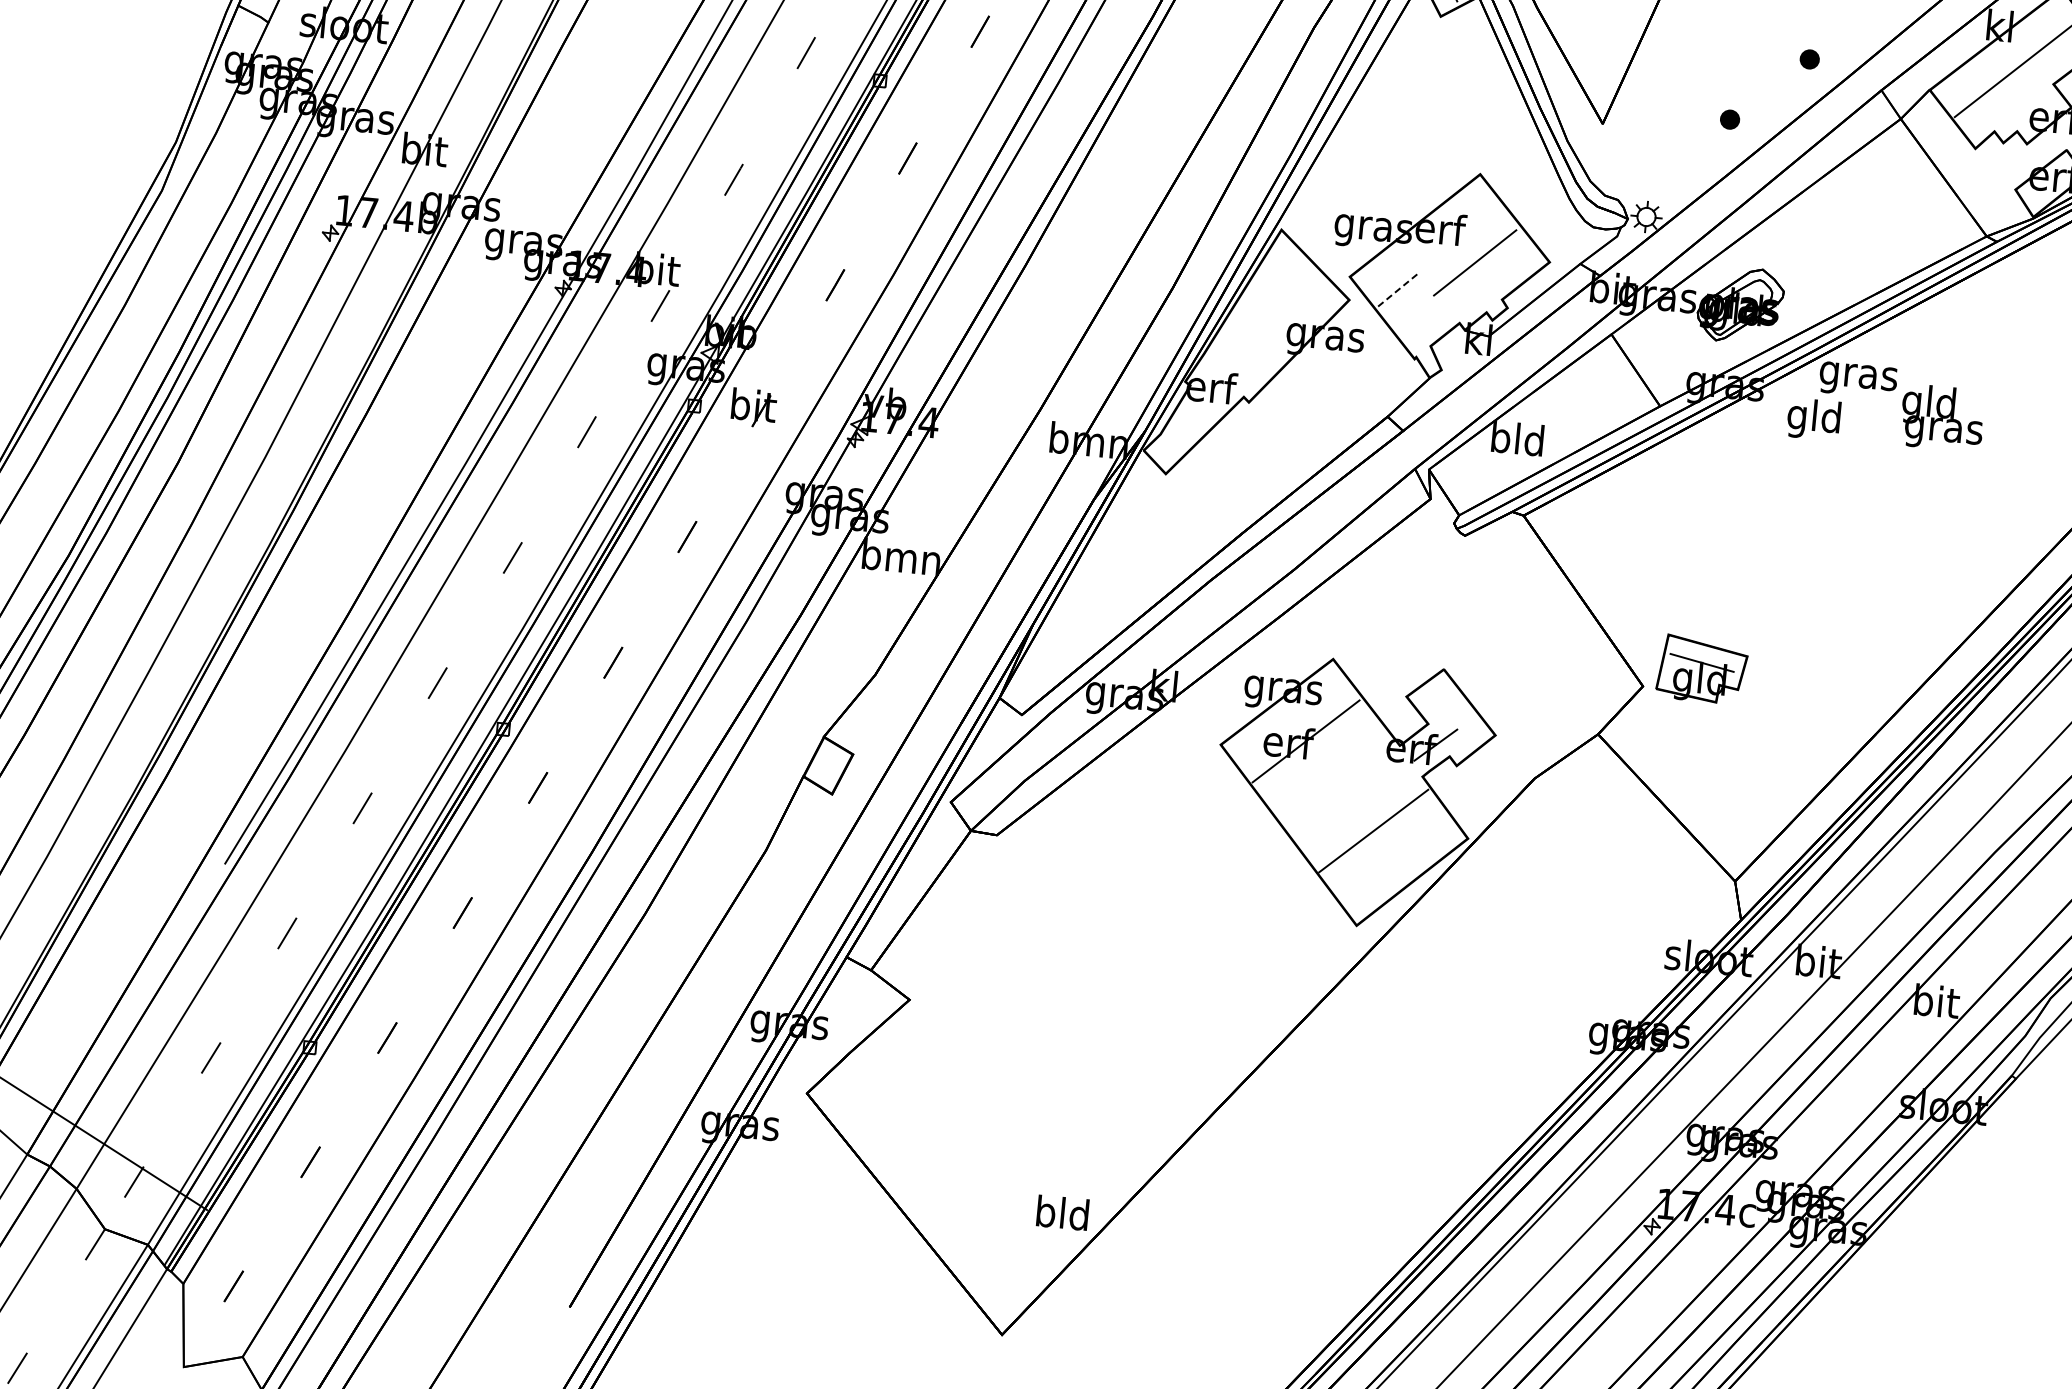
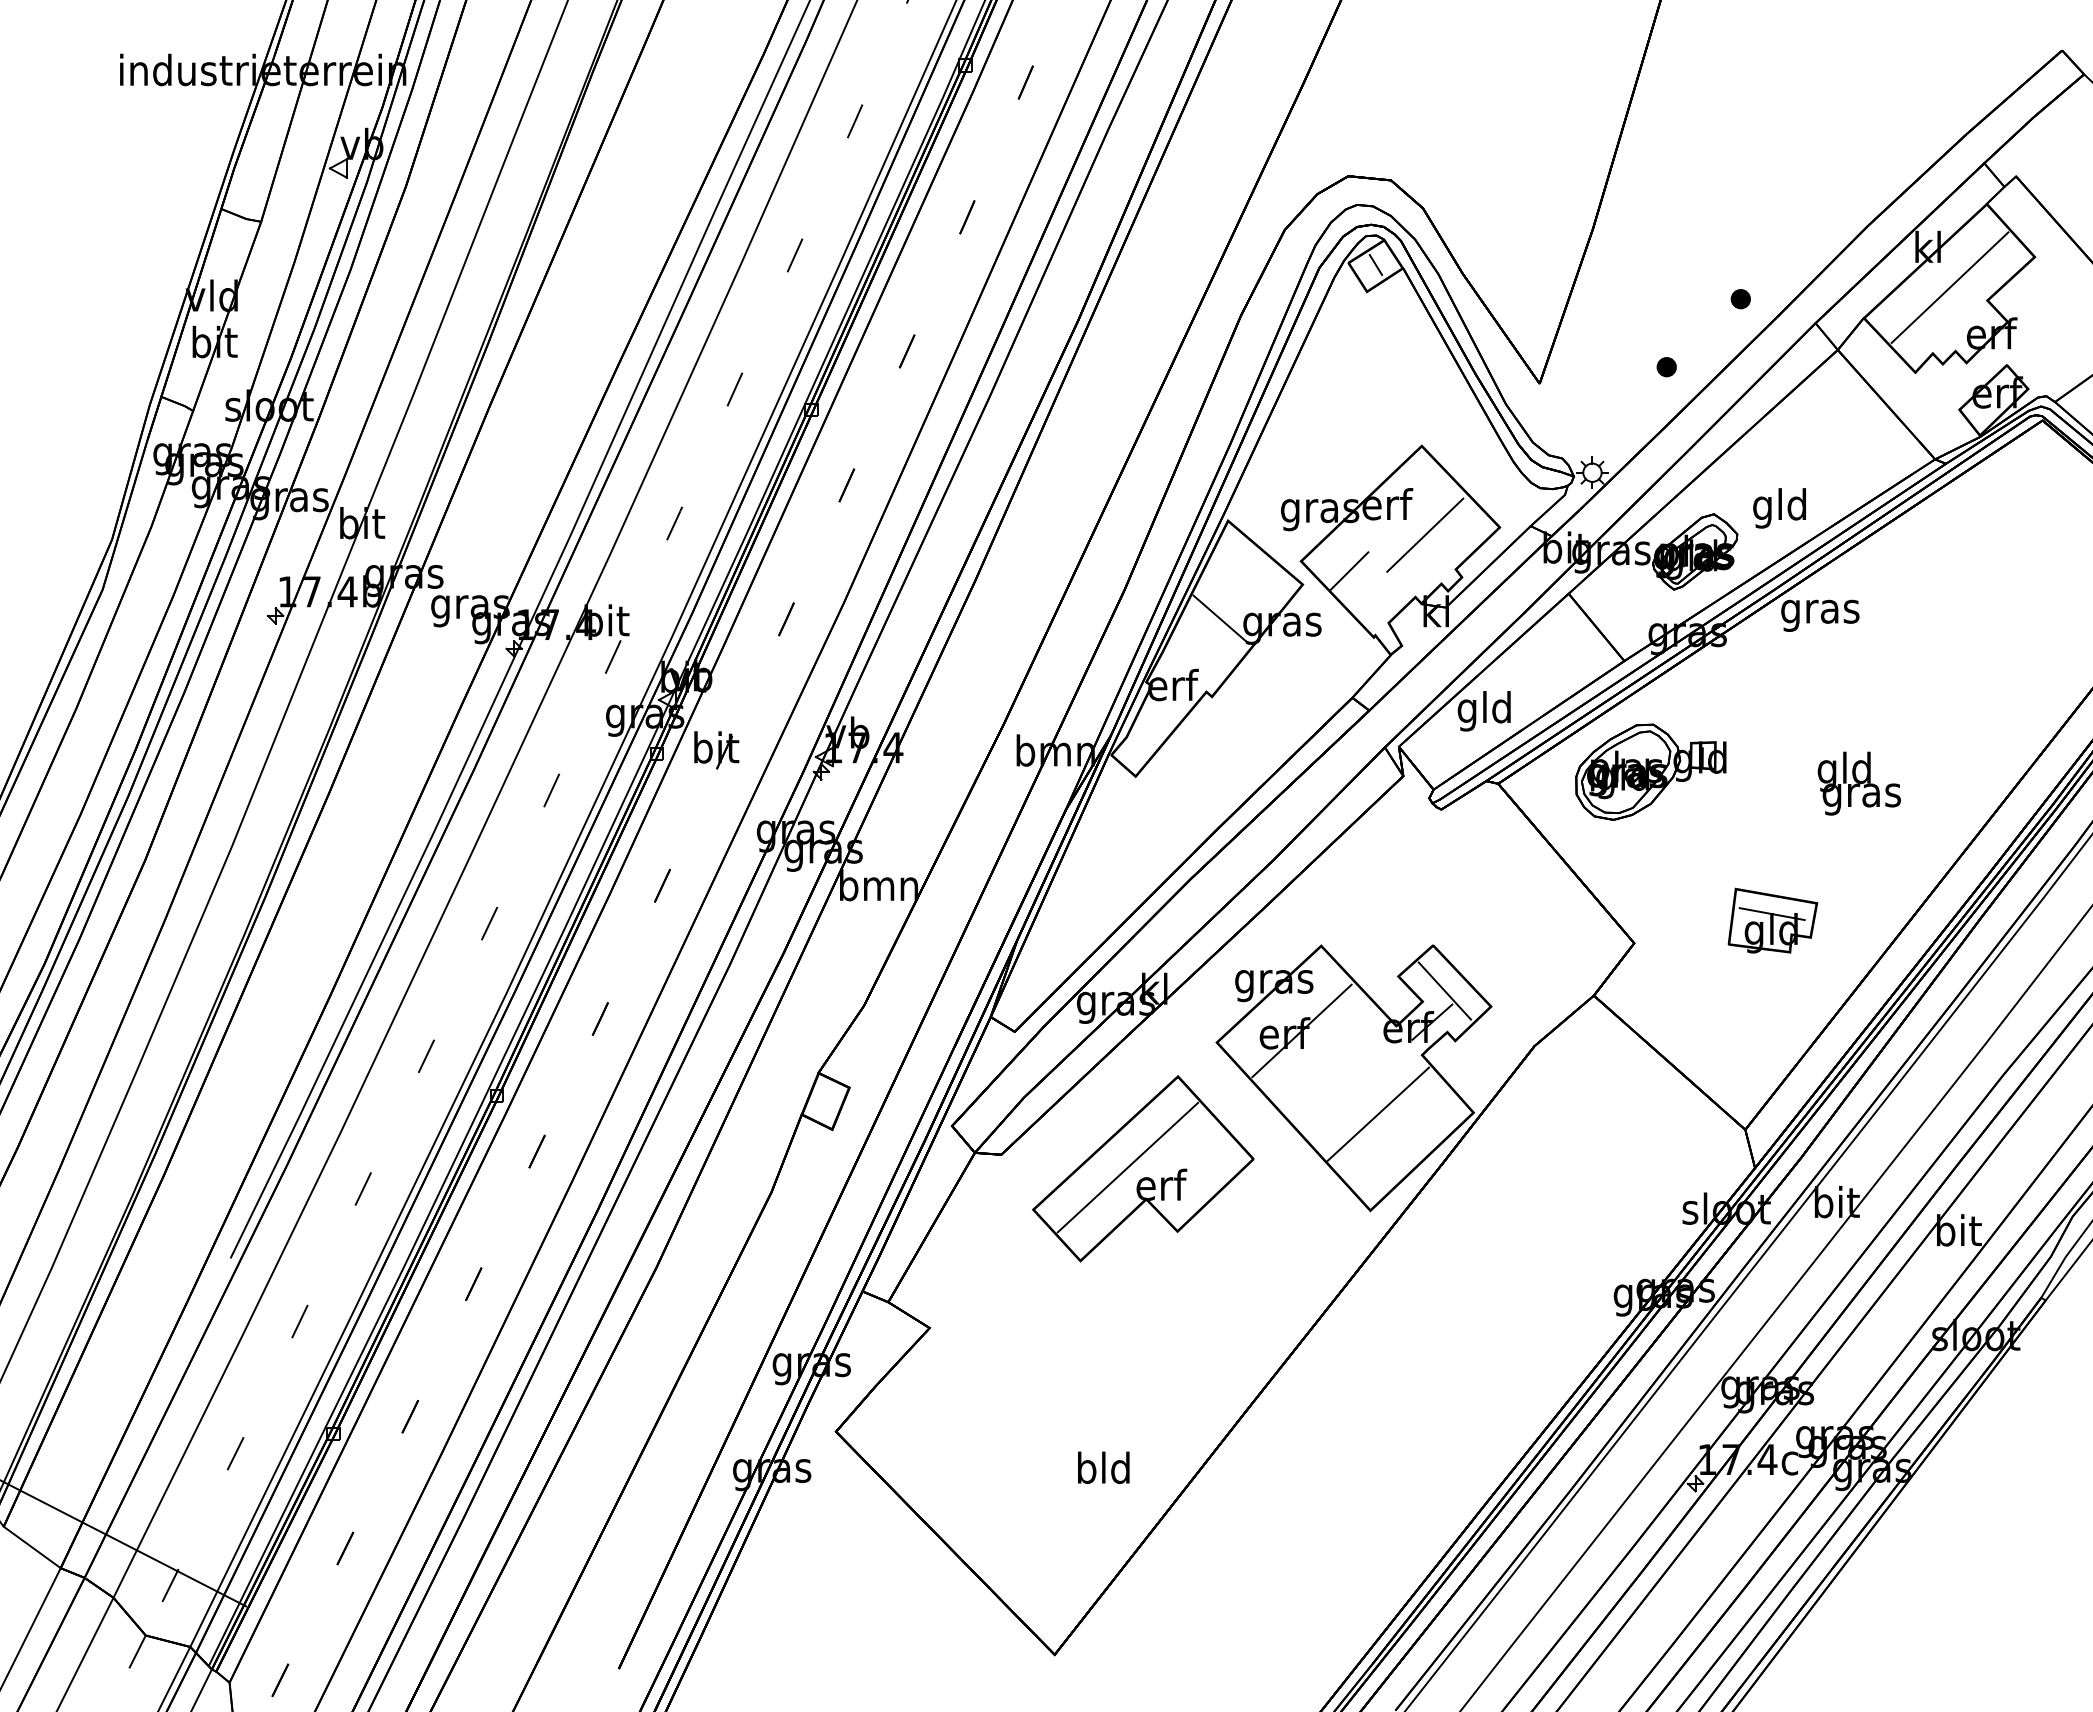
line: (1396, 291) -> (1349, 571), dashed -> solid
line: (1264, 326) -> (1220, 619), added
text: (1941, 417) -> (1858, 783), moved
text: (1813, 419) -> (1779, 508), moved
text: (1500, 441) -> (1467, 711), bld -> gld
part: (1675, 518) -> (1650, 771), added
part: (1701, 669) -> (1772, 920), moved
line: (1450, 715) -> (1444, 990), added
part: (1136, 862) -> (1143, 1168), added
text: (1062, 1212) -> (1103, 1467), moved

